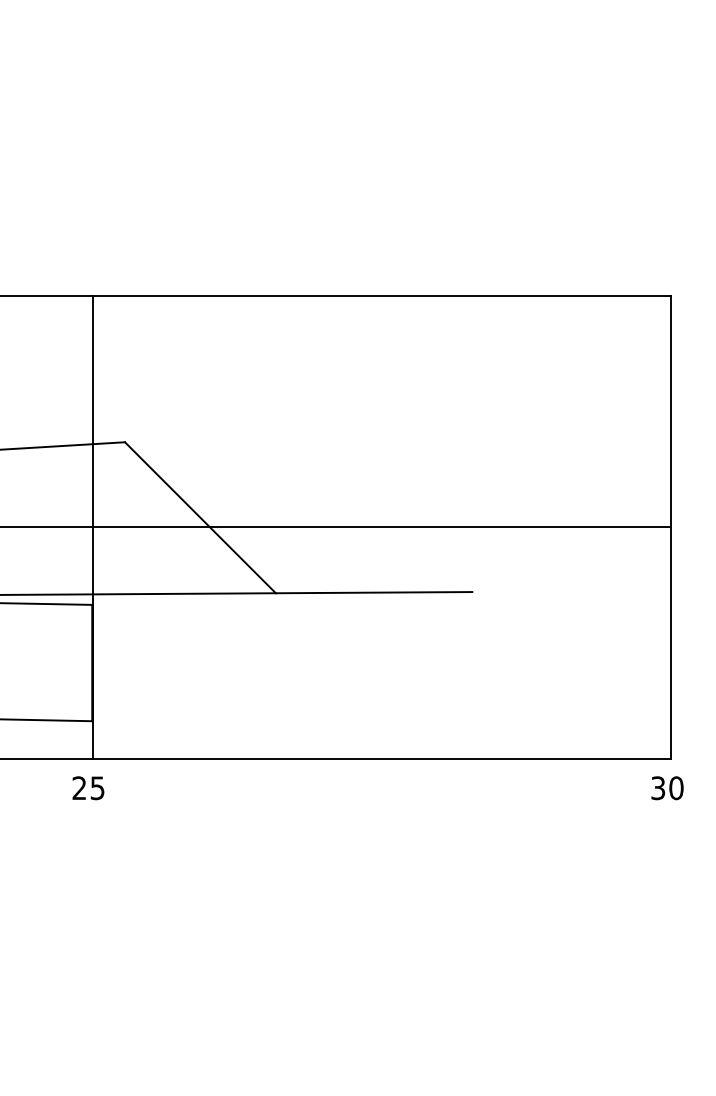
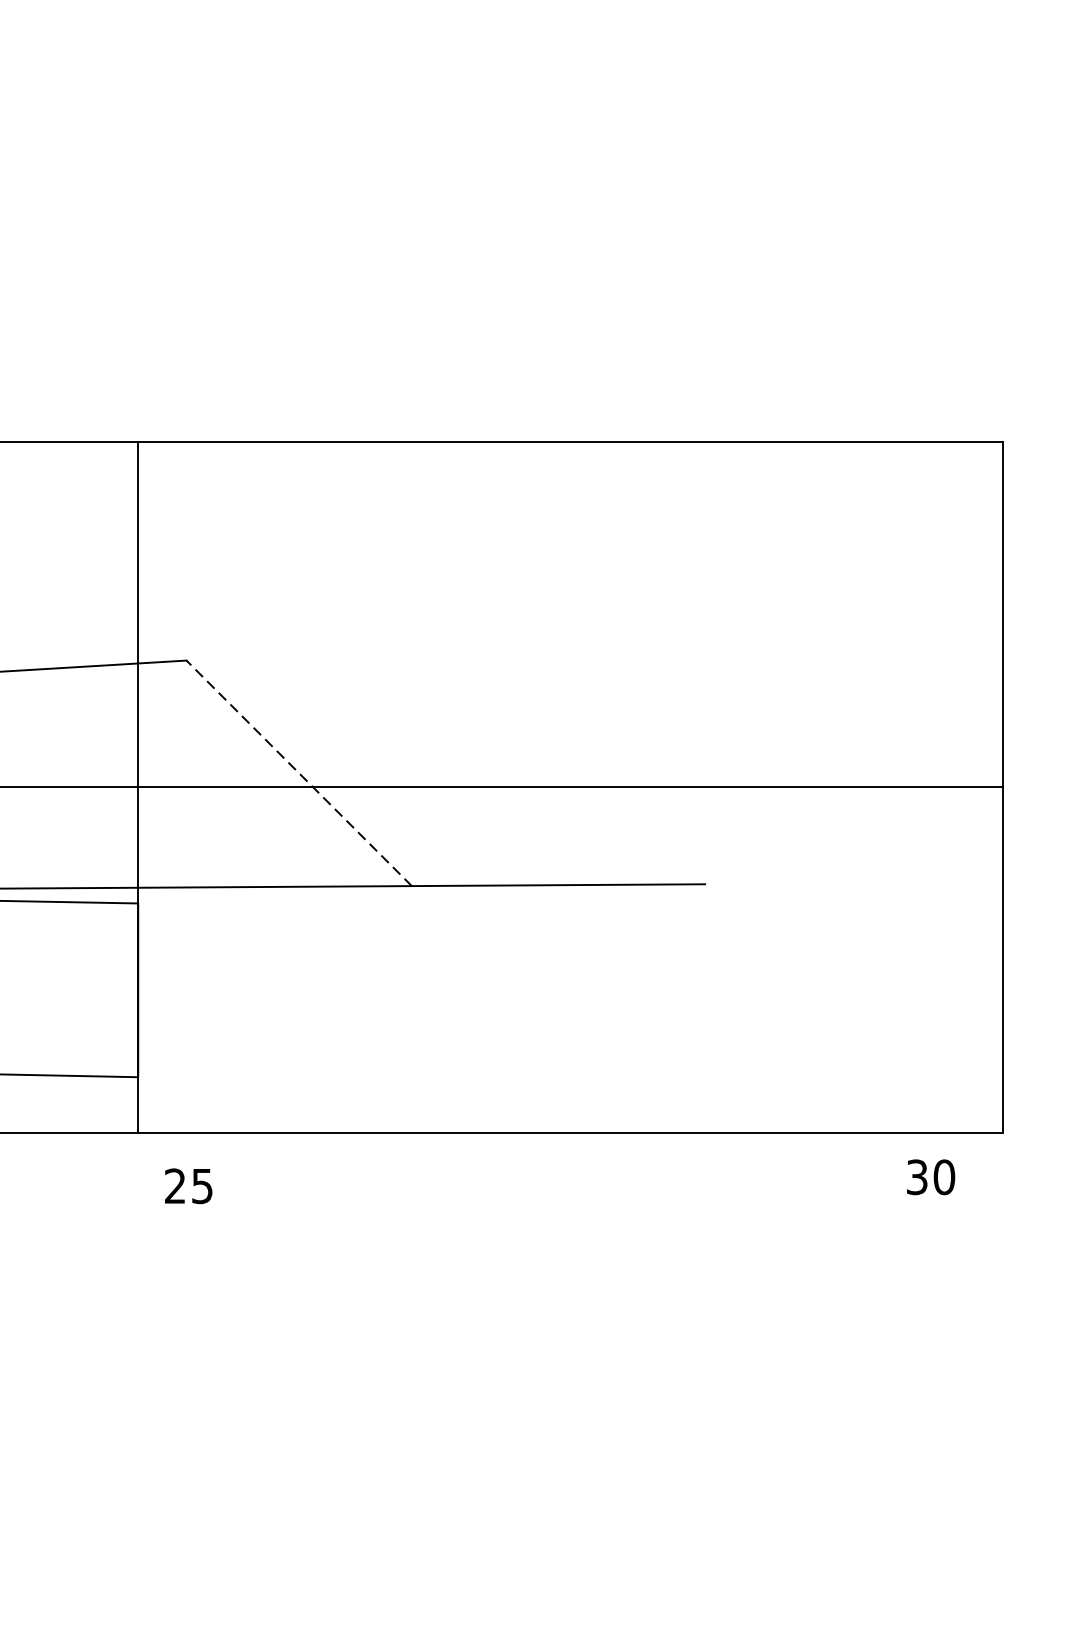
line: (200, 517) -> (299, 772), solid -> dashed
text: (88, 788) -> (188, 1186), moved
text: (667, 788) -> (931, 1177), moved

